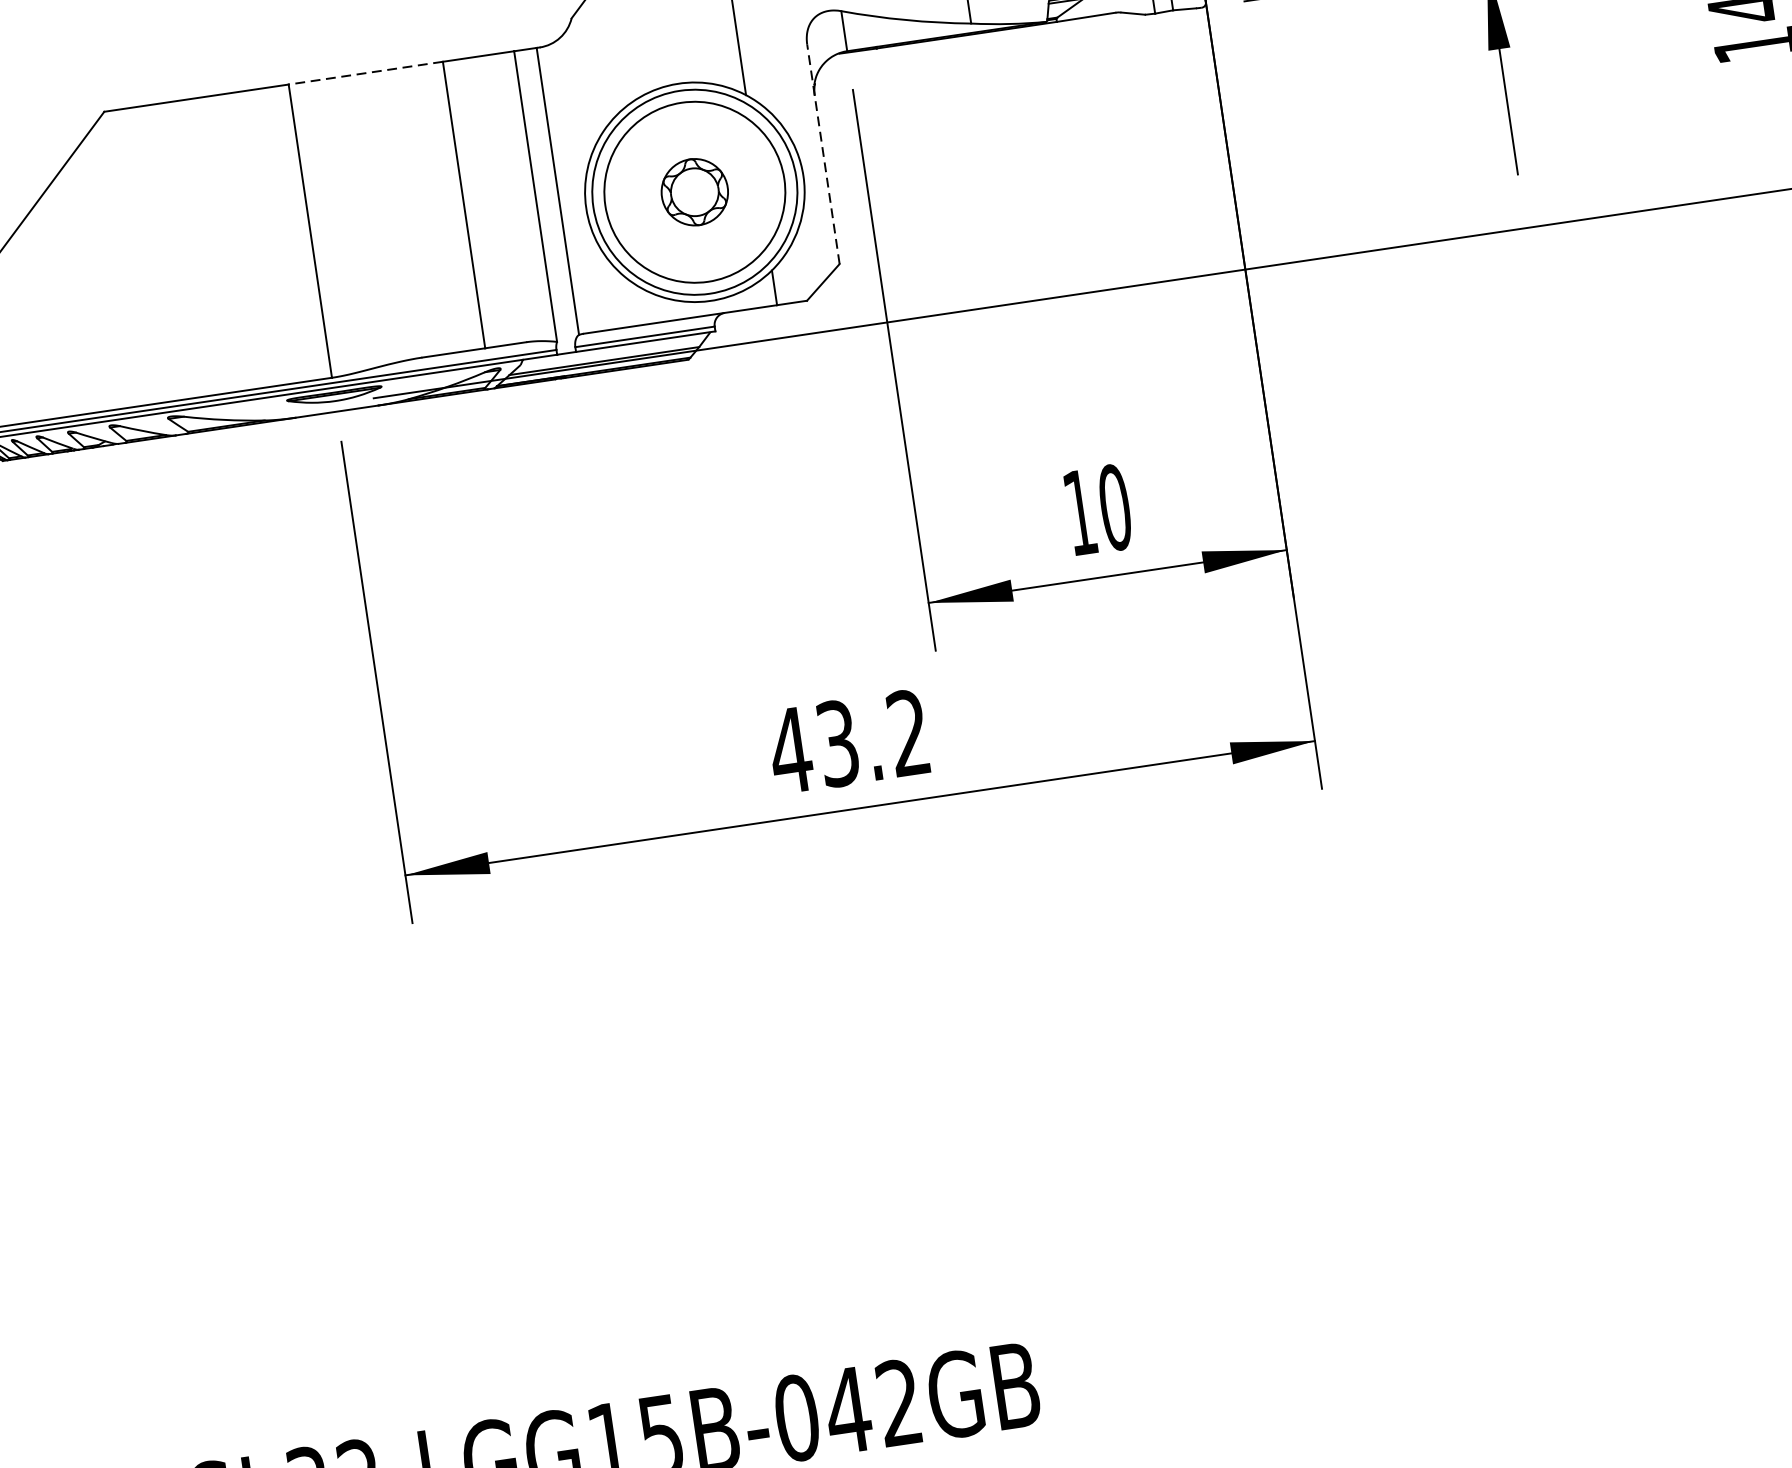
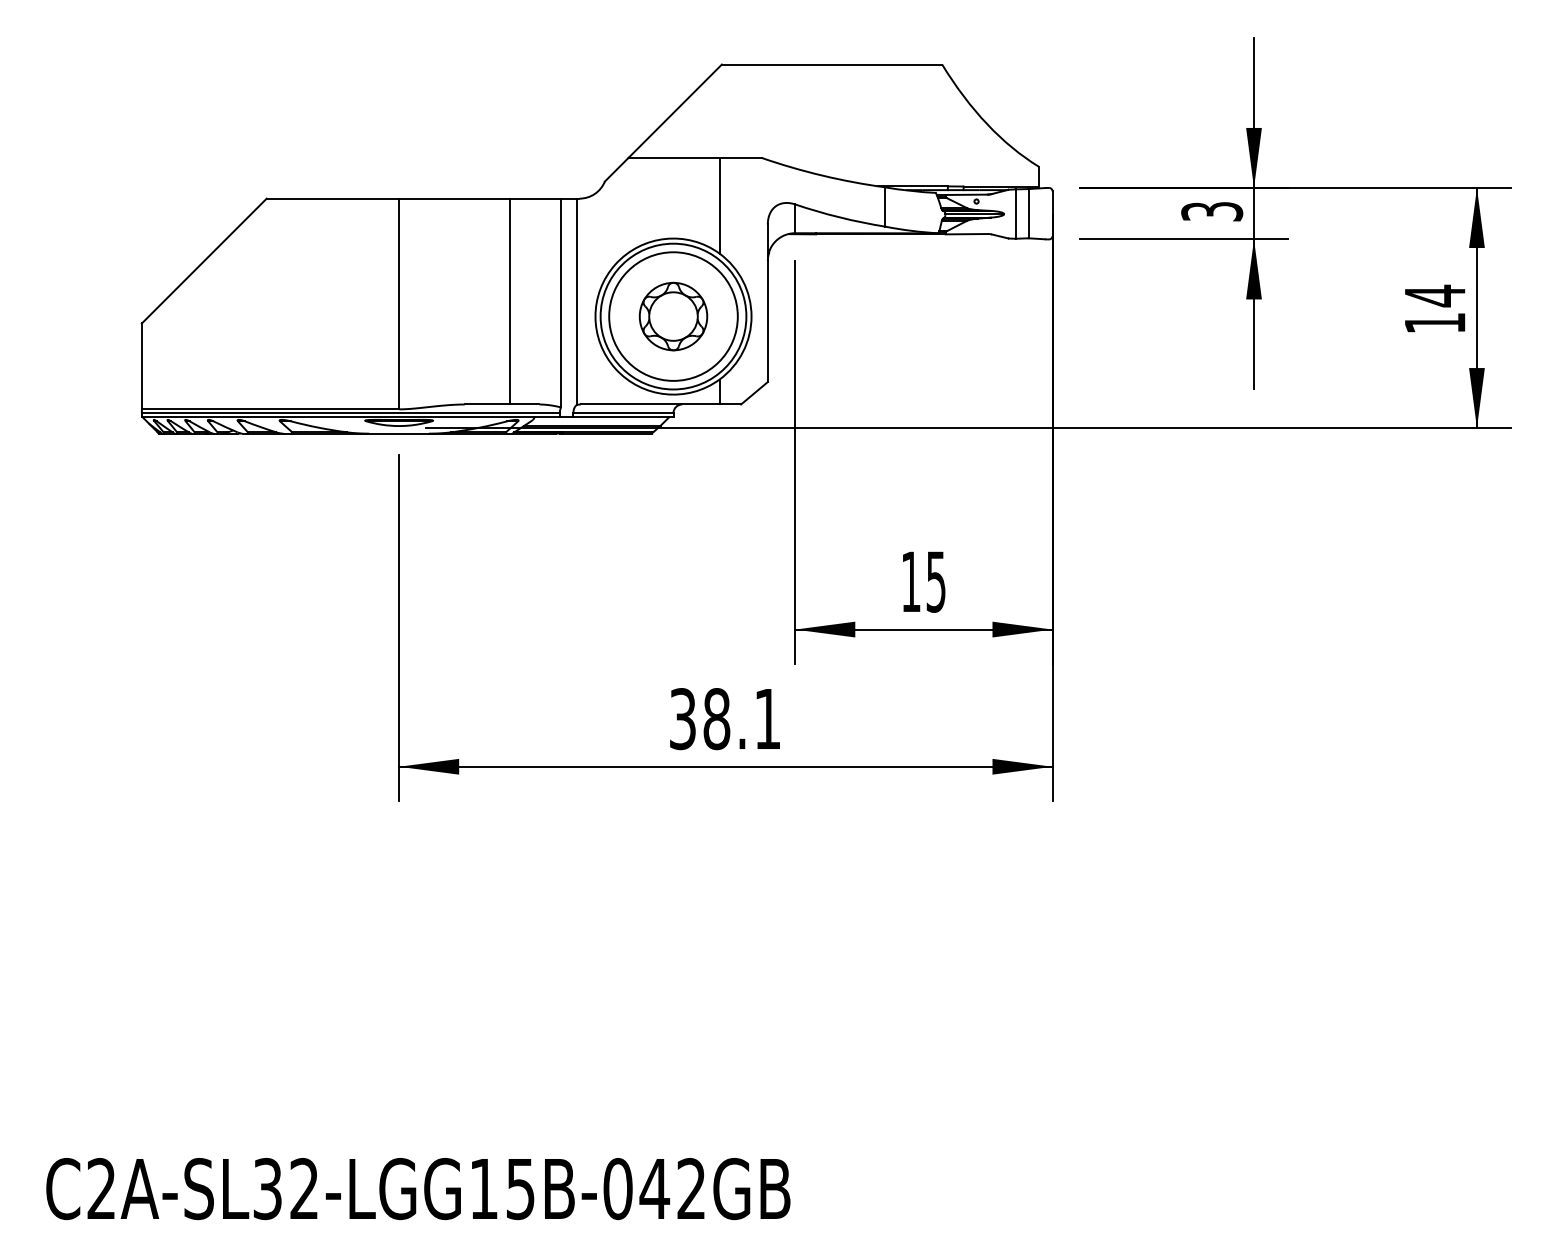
line: (365, 72) -> (454, 198), dashed -> solid
line: (823, 154) -> (767, 303), dashed -> solid
part: (694, 192) -> (673, 316), size x1.43
text: (1115, 506) -> (936, 581), 10 -> 15
text: (847, 742) -> (723, 719), 43.2 -> 38.1

